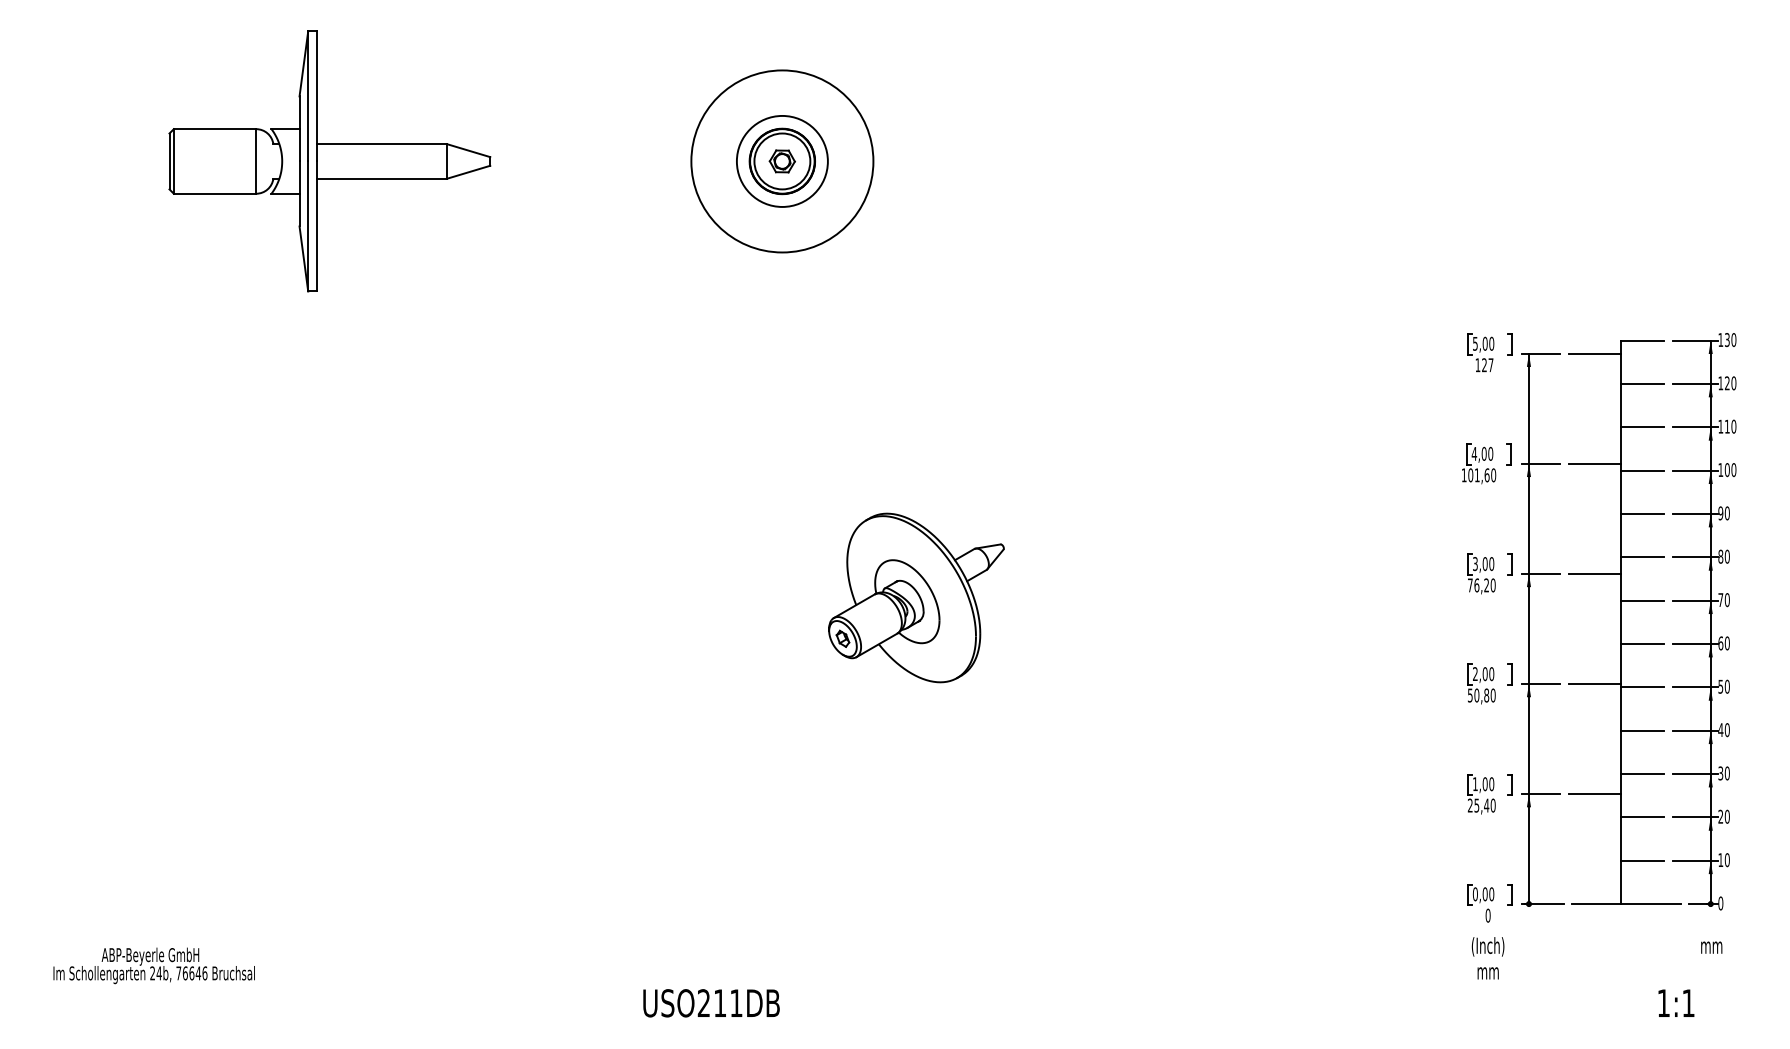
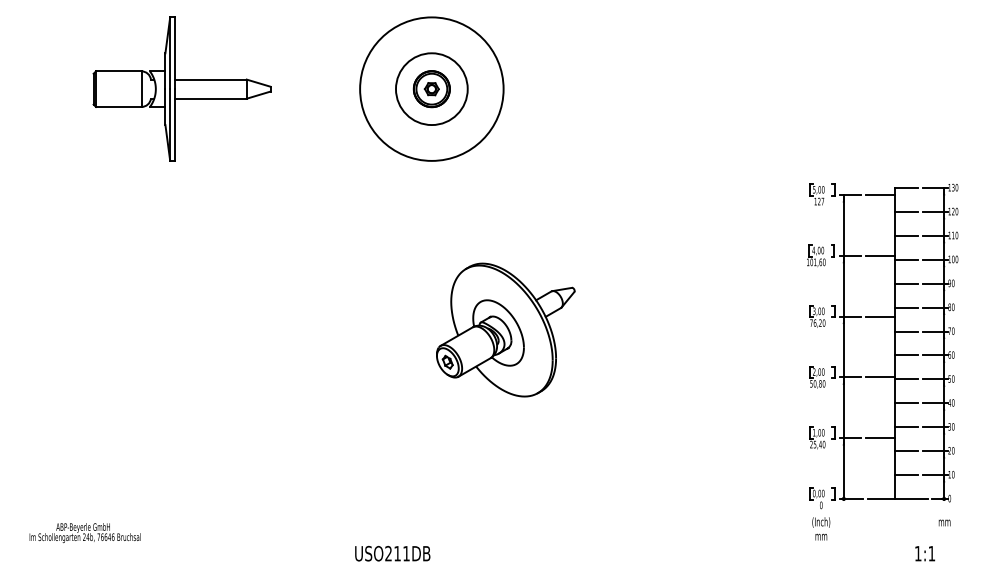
circle: (781, 160) -> (431, 88), size x1.43
circle: (781, 162) -> (431, 89), size x1.43
part: (915, 596) -> (505, 329), size x1.43

